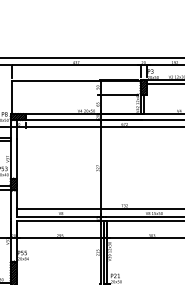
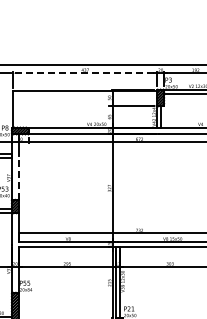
line: (76, 65) -> (85, 73), solid -> dashed
line: (16, 159) -> (18, 178), solid -> dashed

